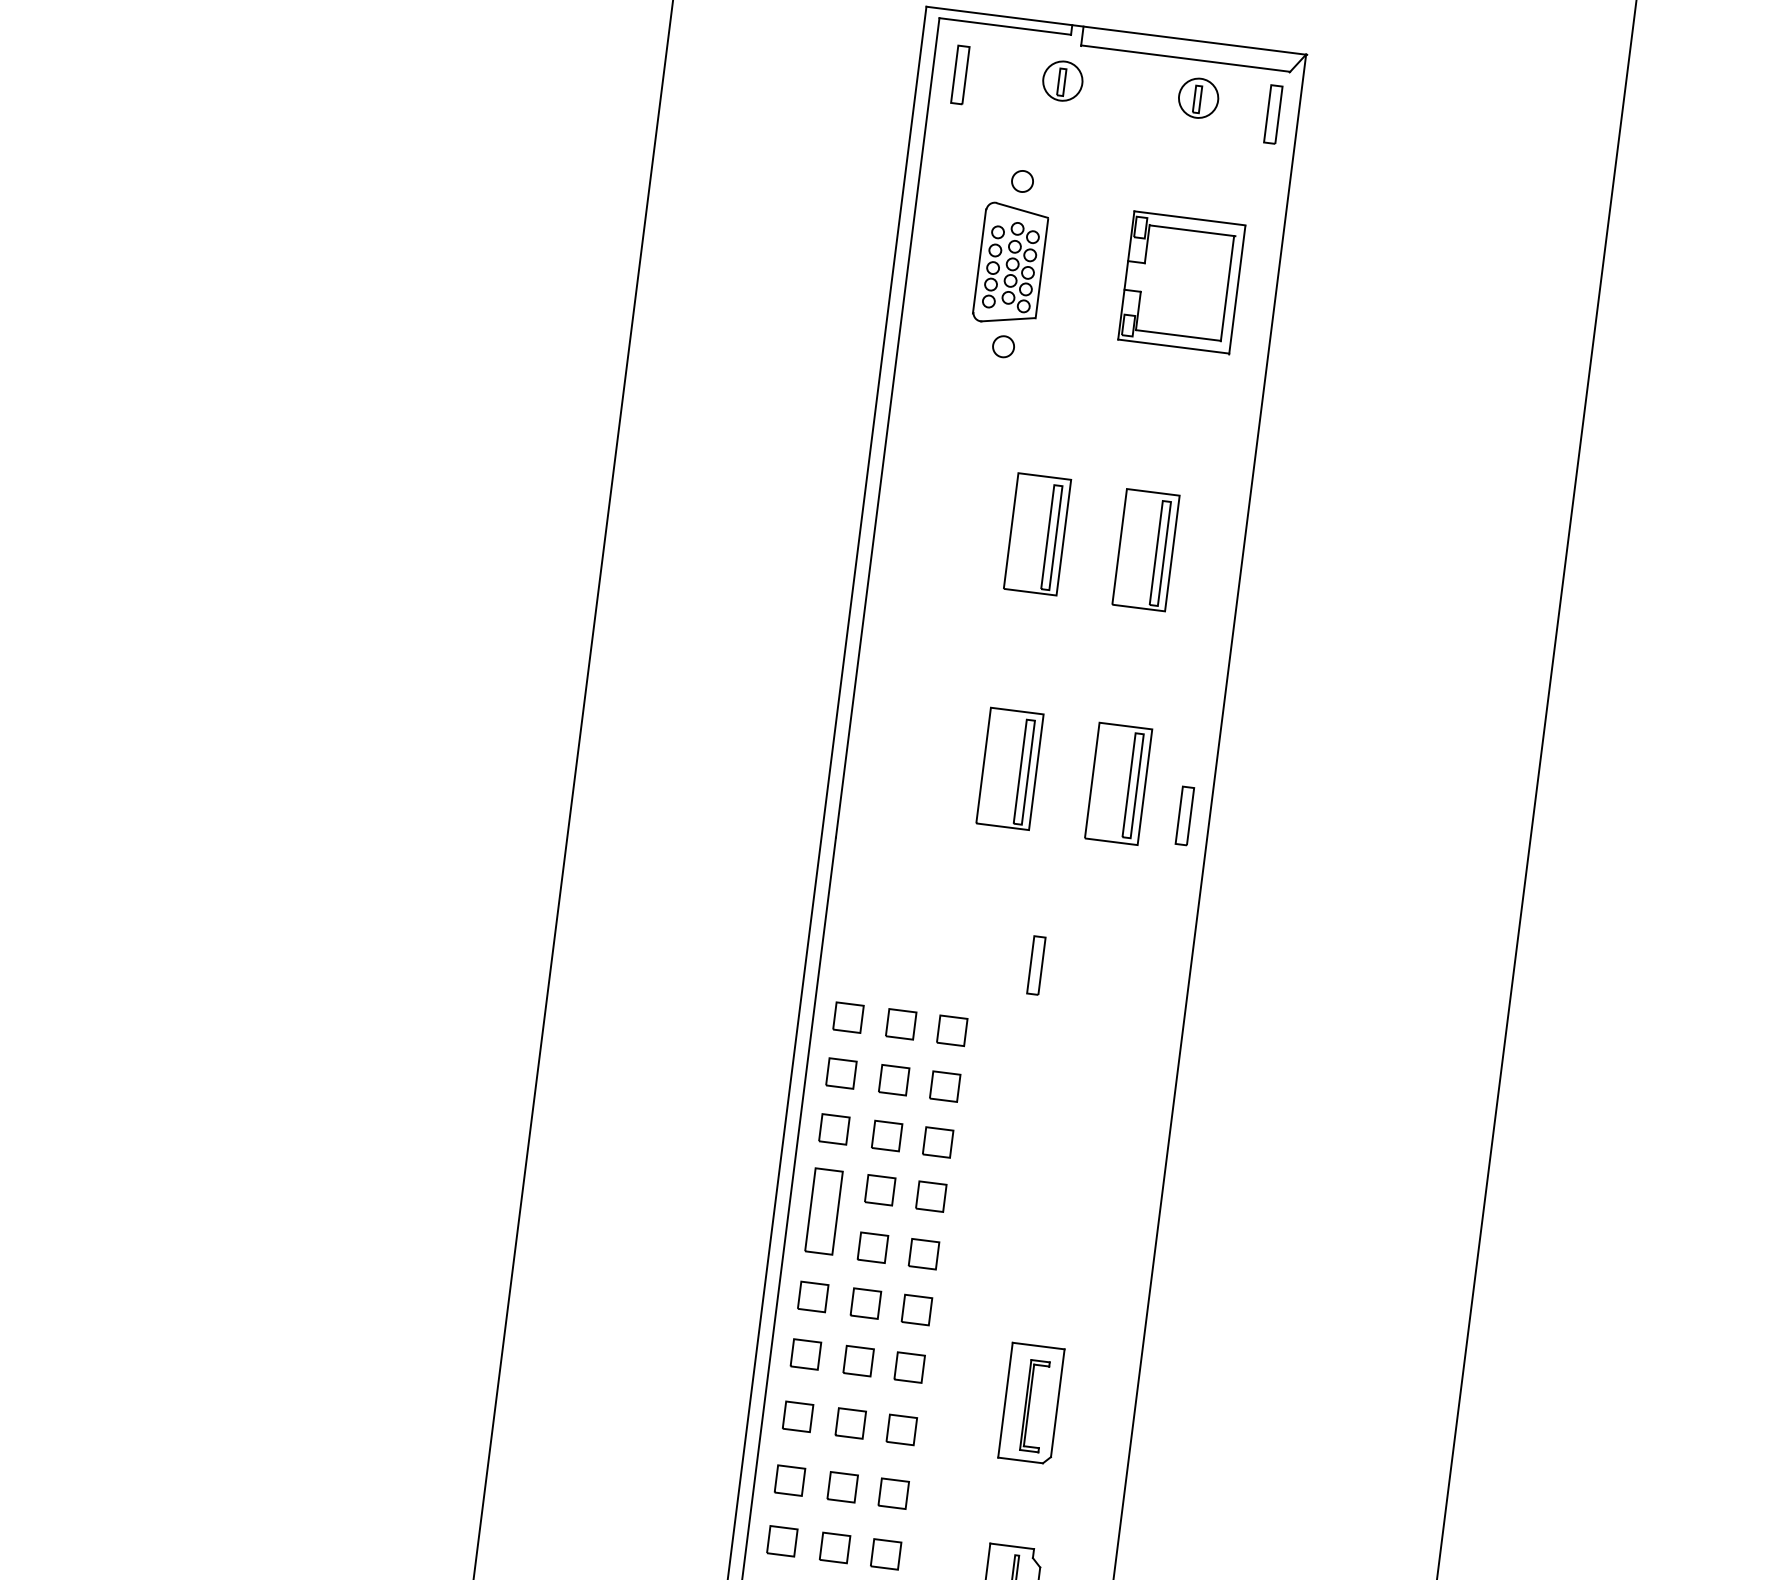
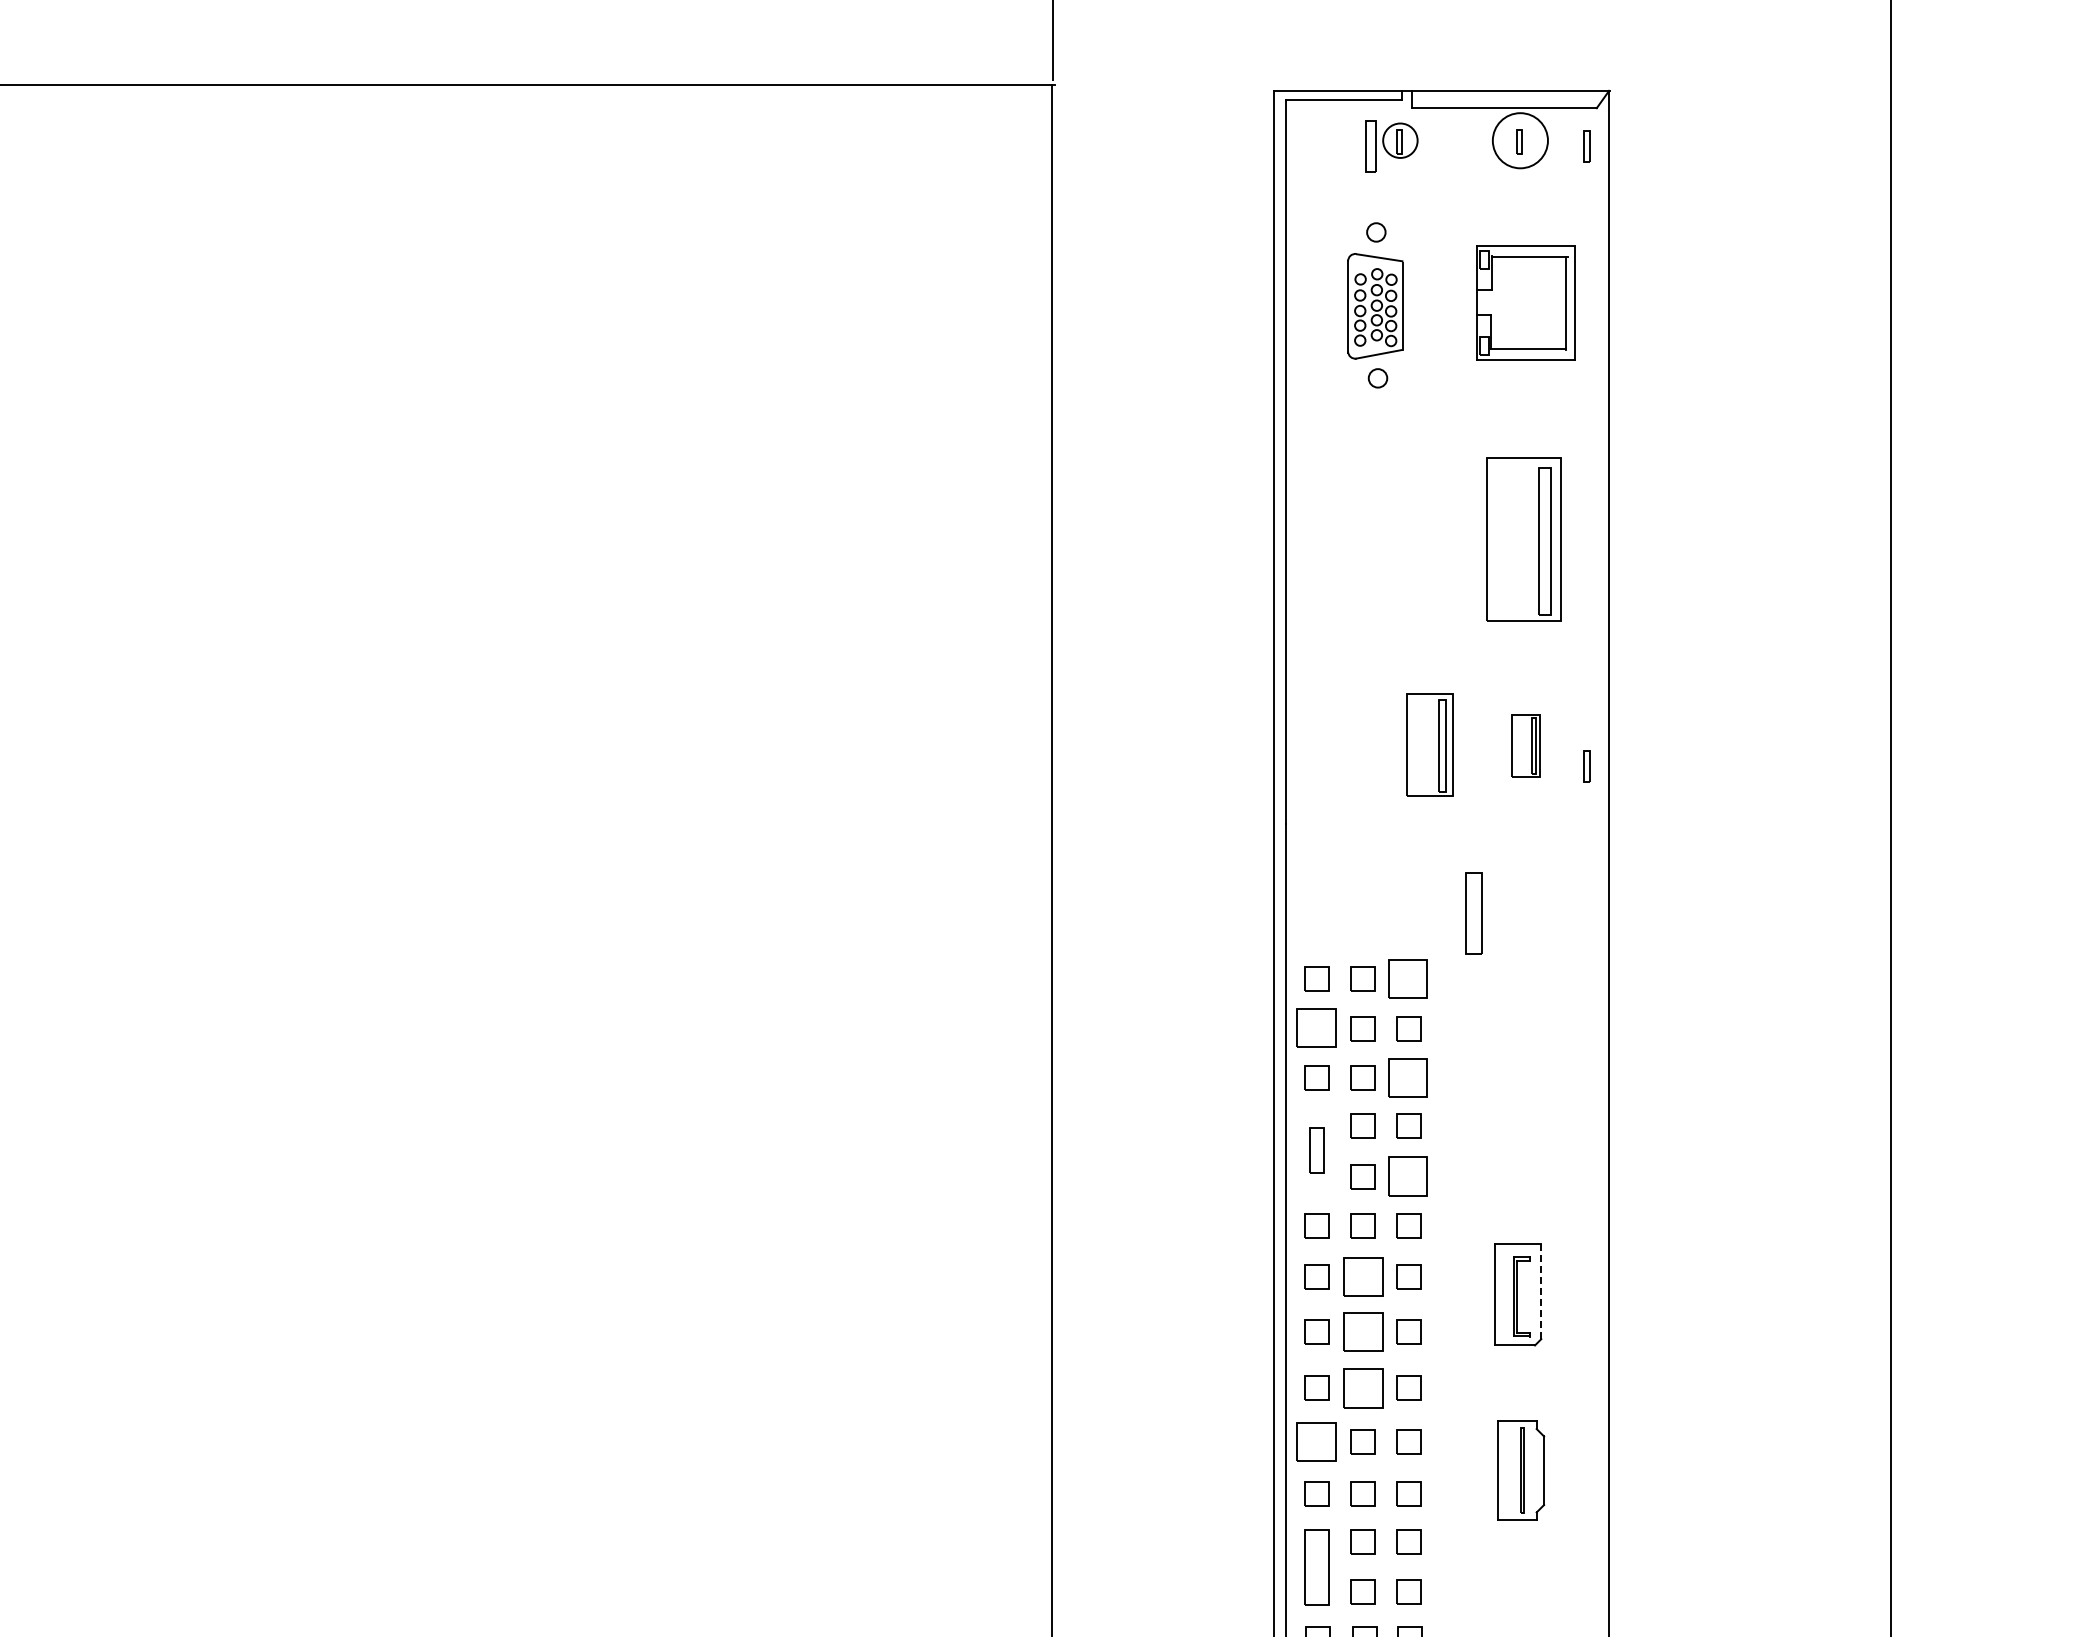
part: (960, 74) -> (1370, 146), moved
circle: (1198, 98) -> (1520, 140), size x1.6
part: (1272, 114) -> (1586, 146), size x0.6
part: (1036, 533) -> (1427, 537), removed
part: (1146, 549) -> (1524, 539), size x1.6
part: (1117, 783) -> (1525, 745), size x0.6
part: (1183, 815) -> (1586, 766), size x0.6
part: (1036, 964) -> (1474, 912), size x1.6
part: (952, 1030) -> (1408, 978), size x1.6
part: (841, 1073) -> (1316, 1028), size x1.6
part: (938, 1142) -> (1408, 1077), size x1.6
part: (823, 1211) -> (1316, 1150), size x0.6
part: (924, 1254) -> (1408, 1176), size x1.6
part: (857, 1360) -> (1362, 1276), size x1.6
line: (1058, 1403) -> (1541, 1291), solid -> dashed
part: (849, 1422) -> (1362, 1331), size x1.6
part: (841, 1486) -> (1362, 1387), size x1.6
part: (782, 1540) -> (1316, 1441), size x1.6

